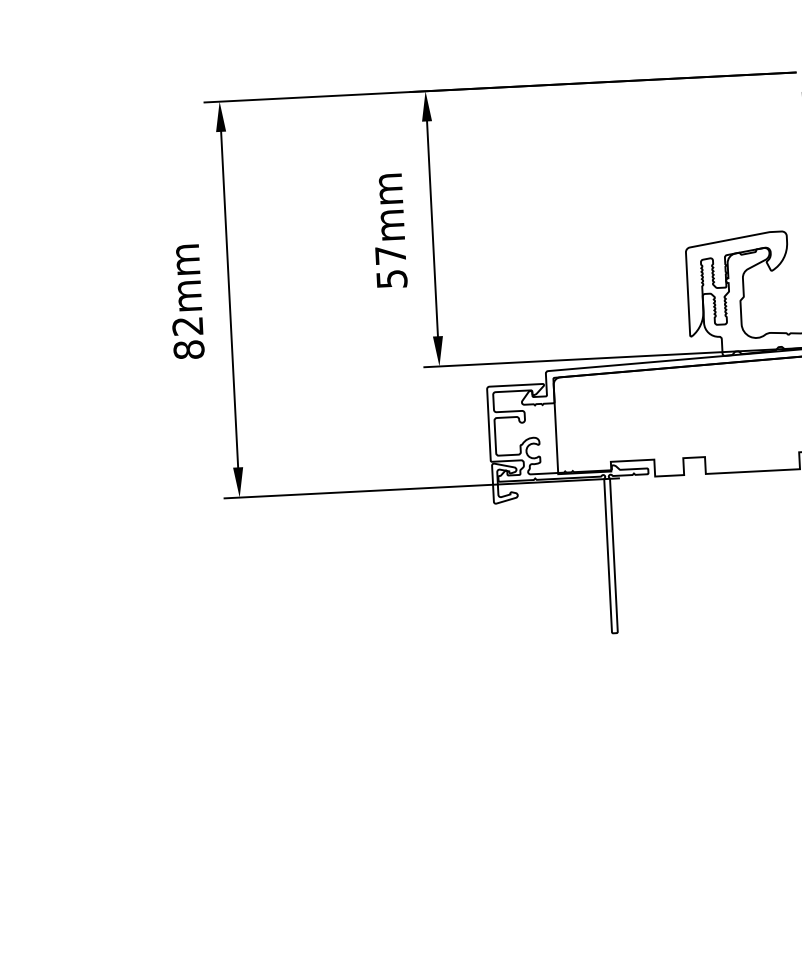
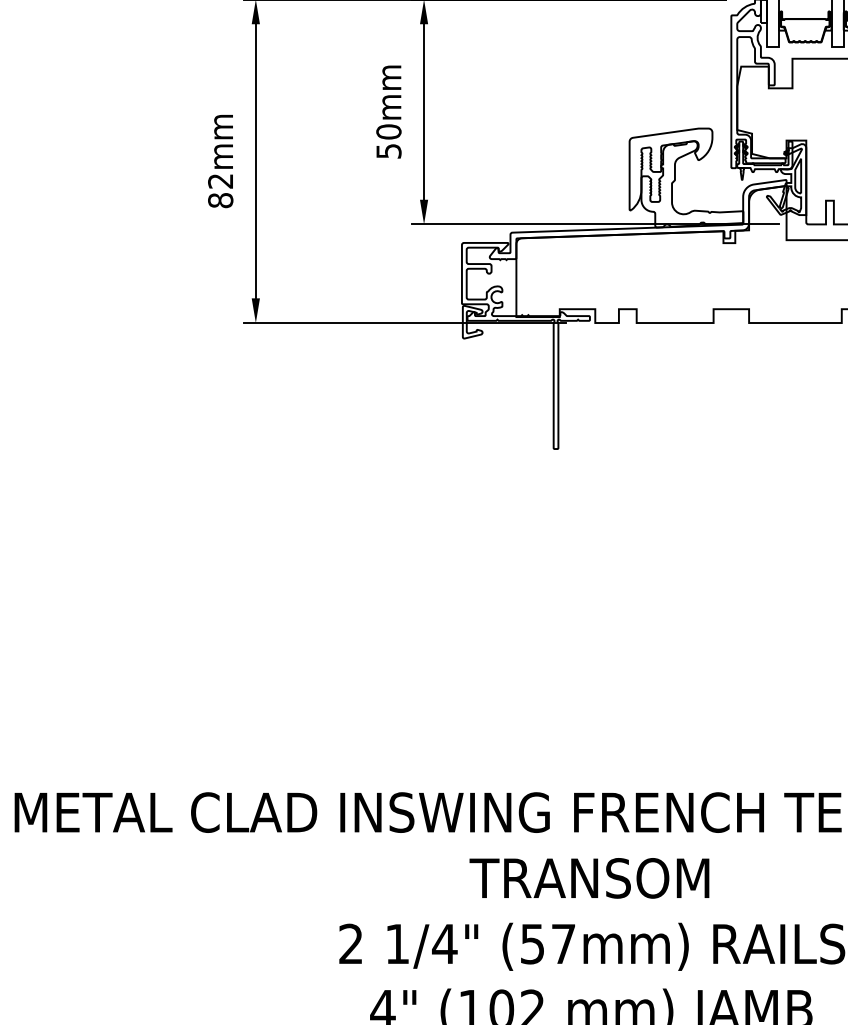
text: (390, 254) -> (388, 131), 57mm -> 50mm

